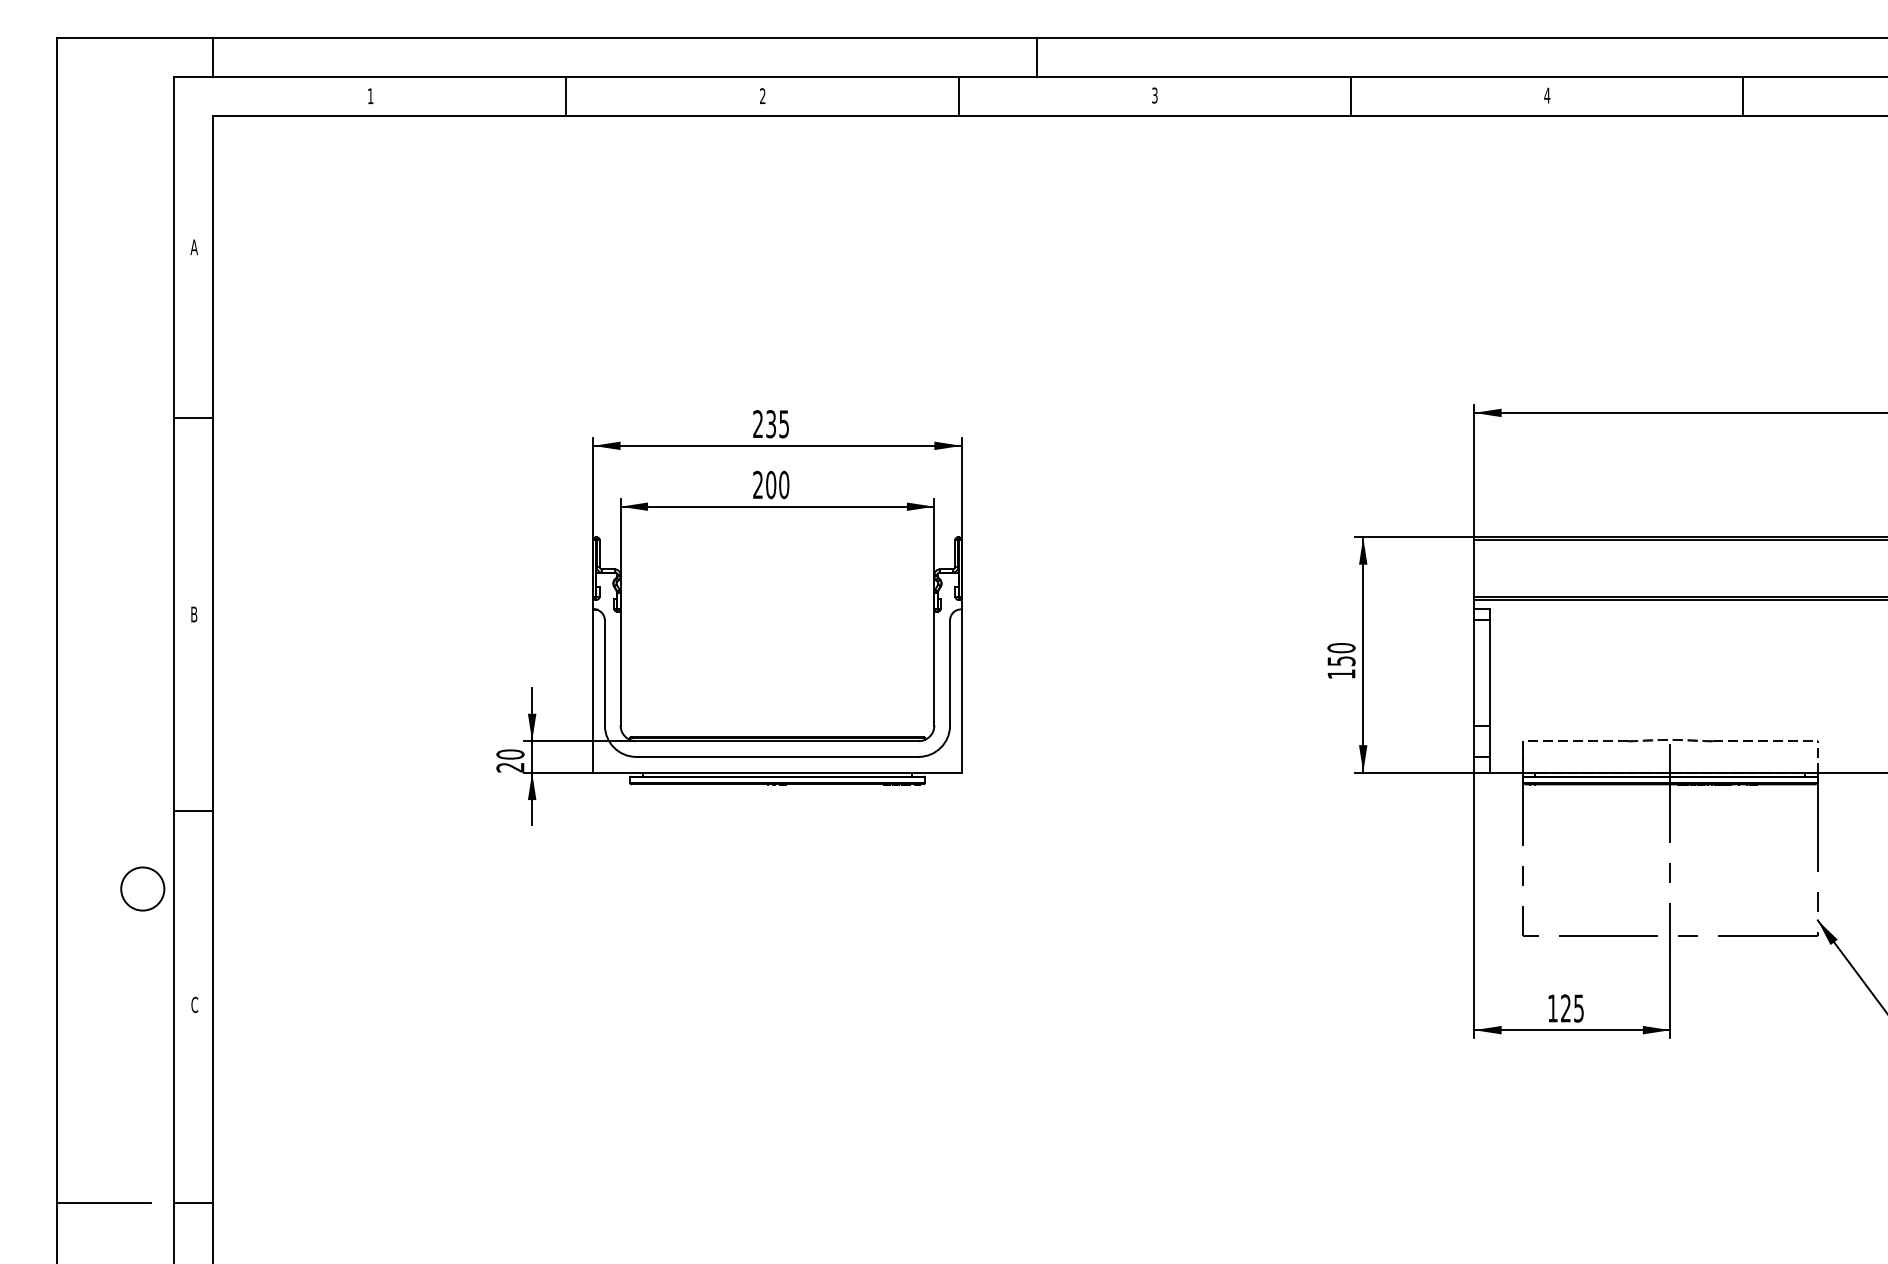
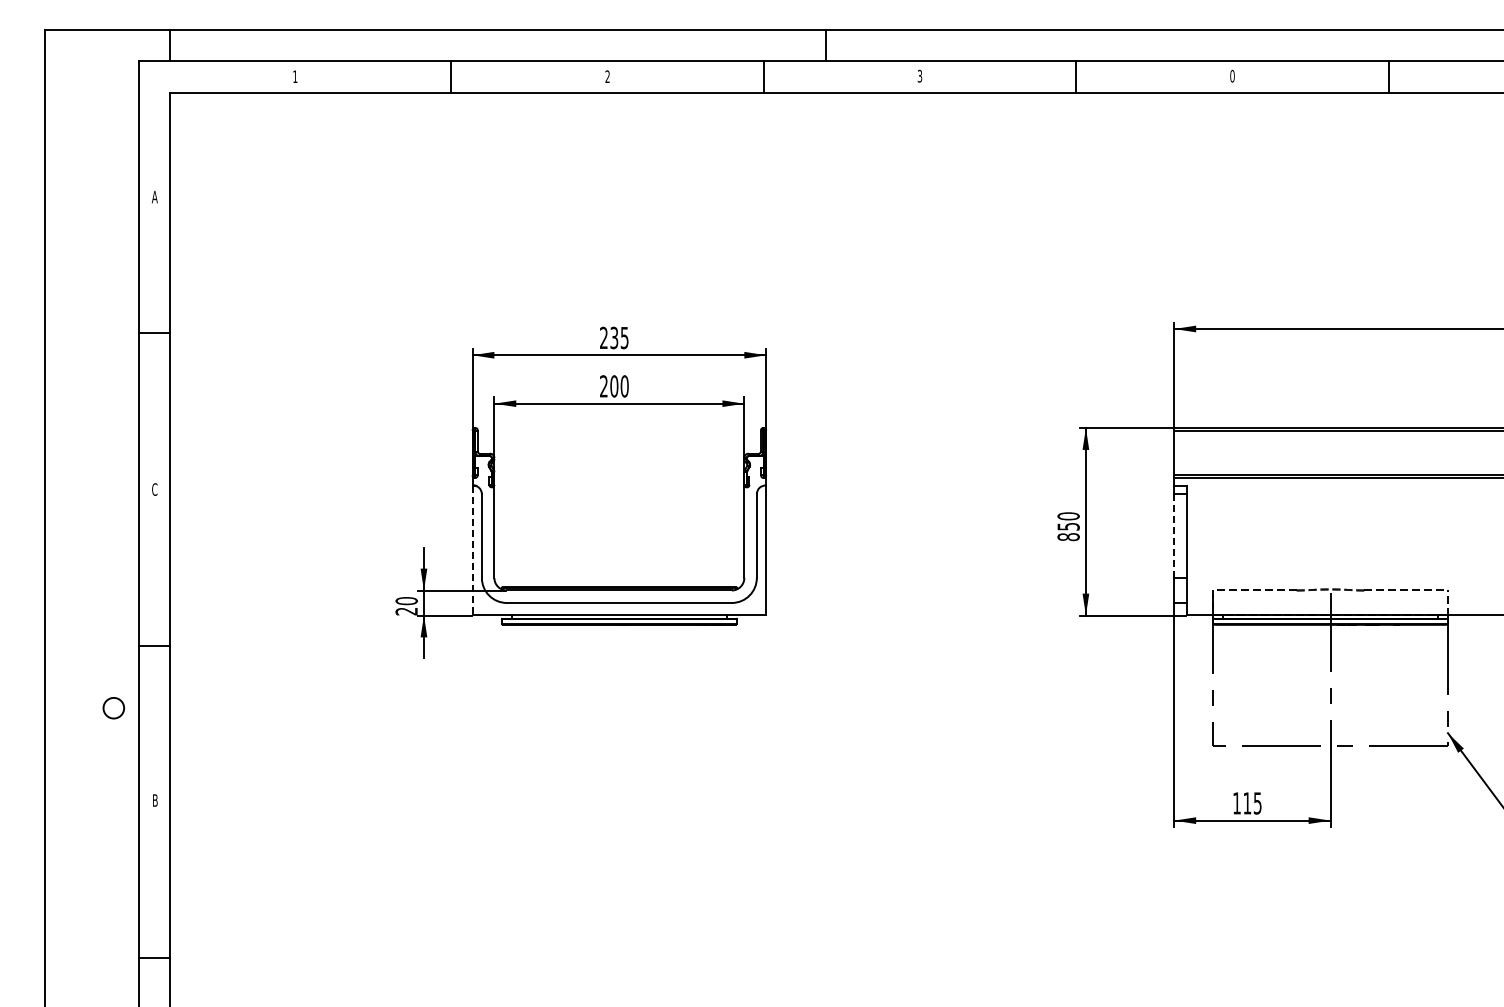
text: (1547, 94) -> (1232, 75), 4 -> 0
text: (193, 614) -> (154, 489), B -> C
line: (1474, 673) -> (1174, 536), solid -> dashed
text: (1341, 674) -> (1068, 537), 150 -> 850
line: (593, 691) -> (472, 550), solid -> dashed
circle: (142, 889) -> (113, 708), size x0.6
text: (193, 1004) -> (154, 800), C -> B
text: (1566, 1008) -> (1247, 803), 125 -> 115
line: (103, 1203) -> (82, 958), removed

